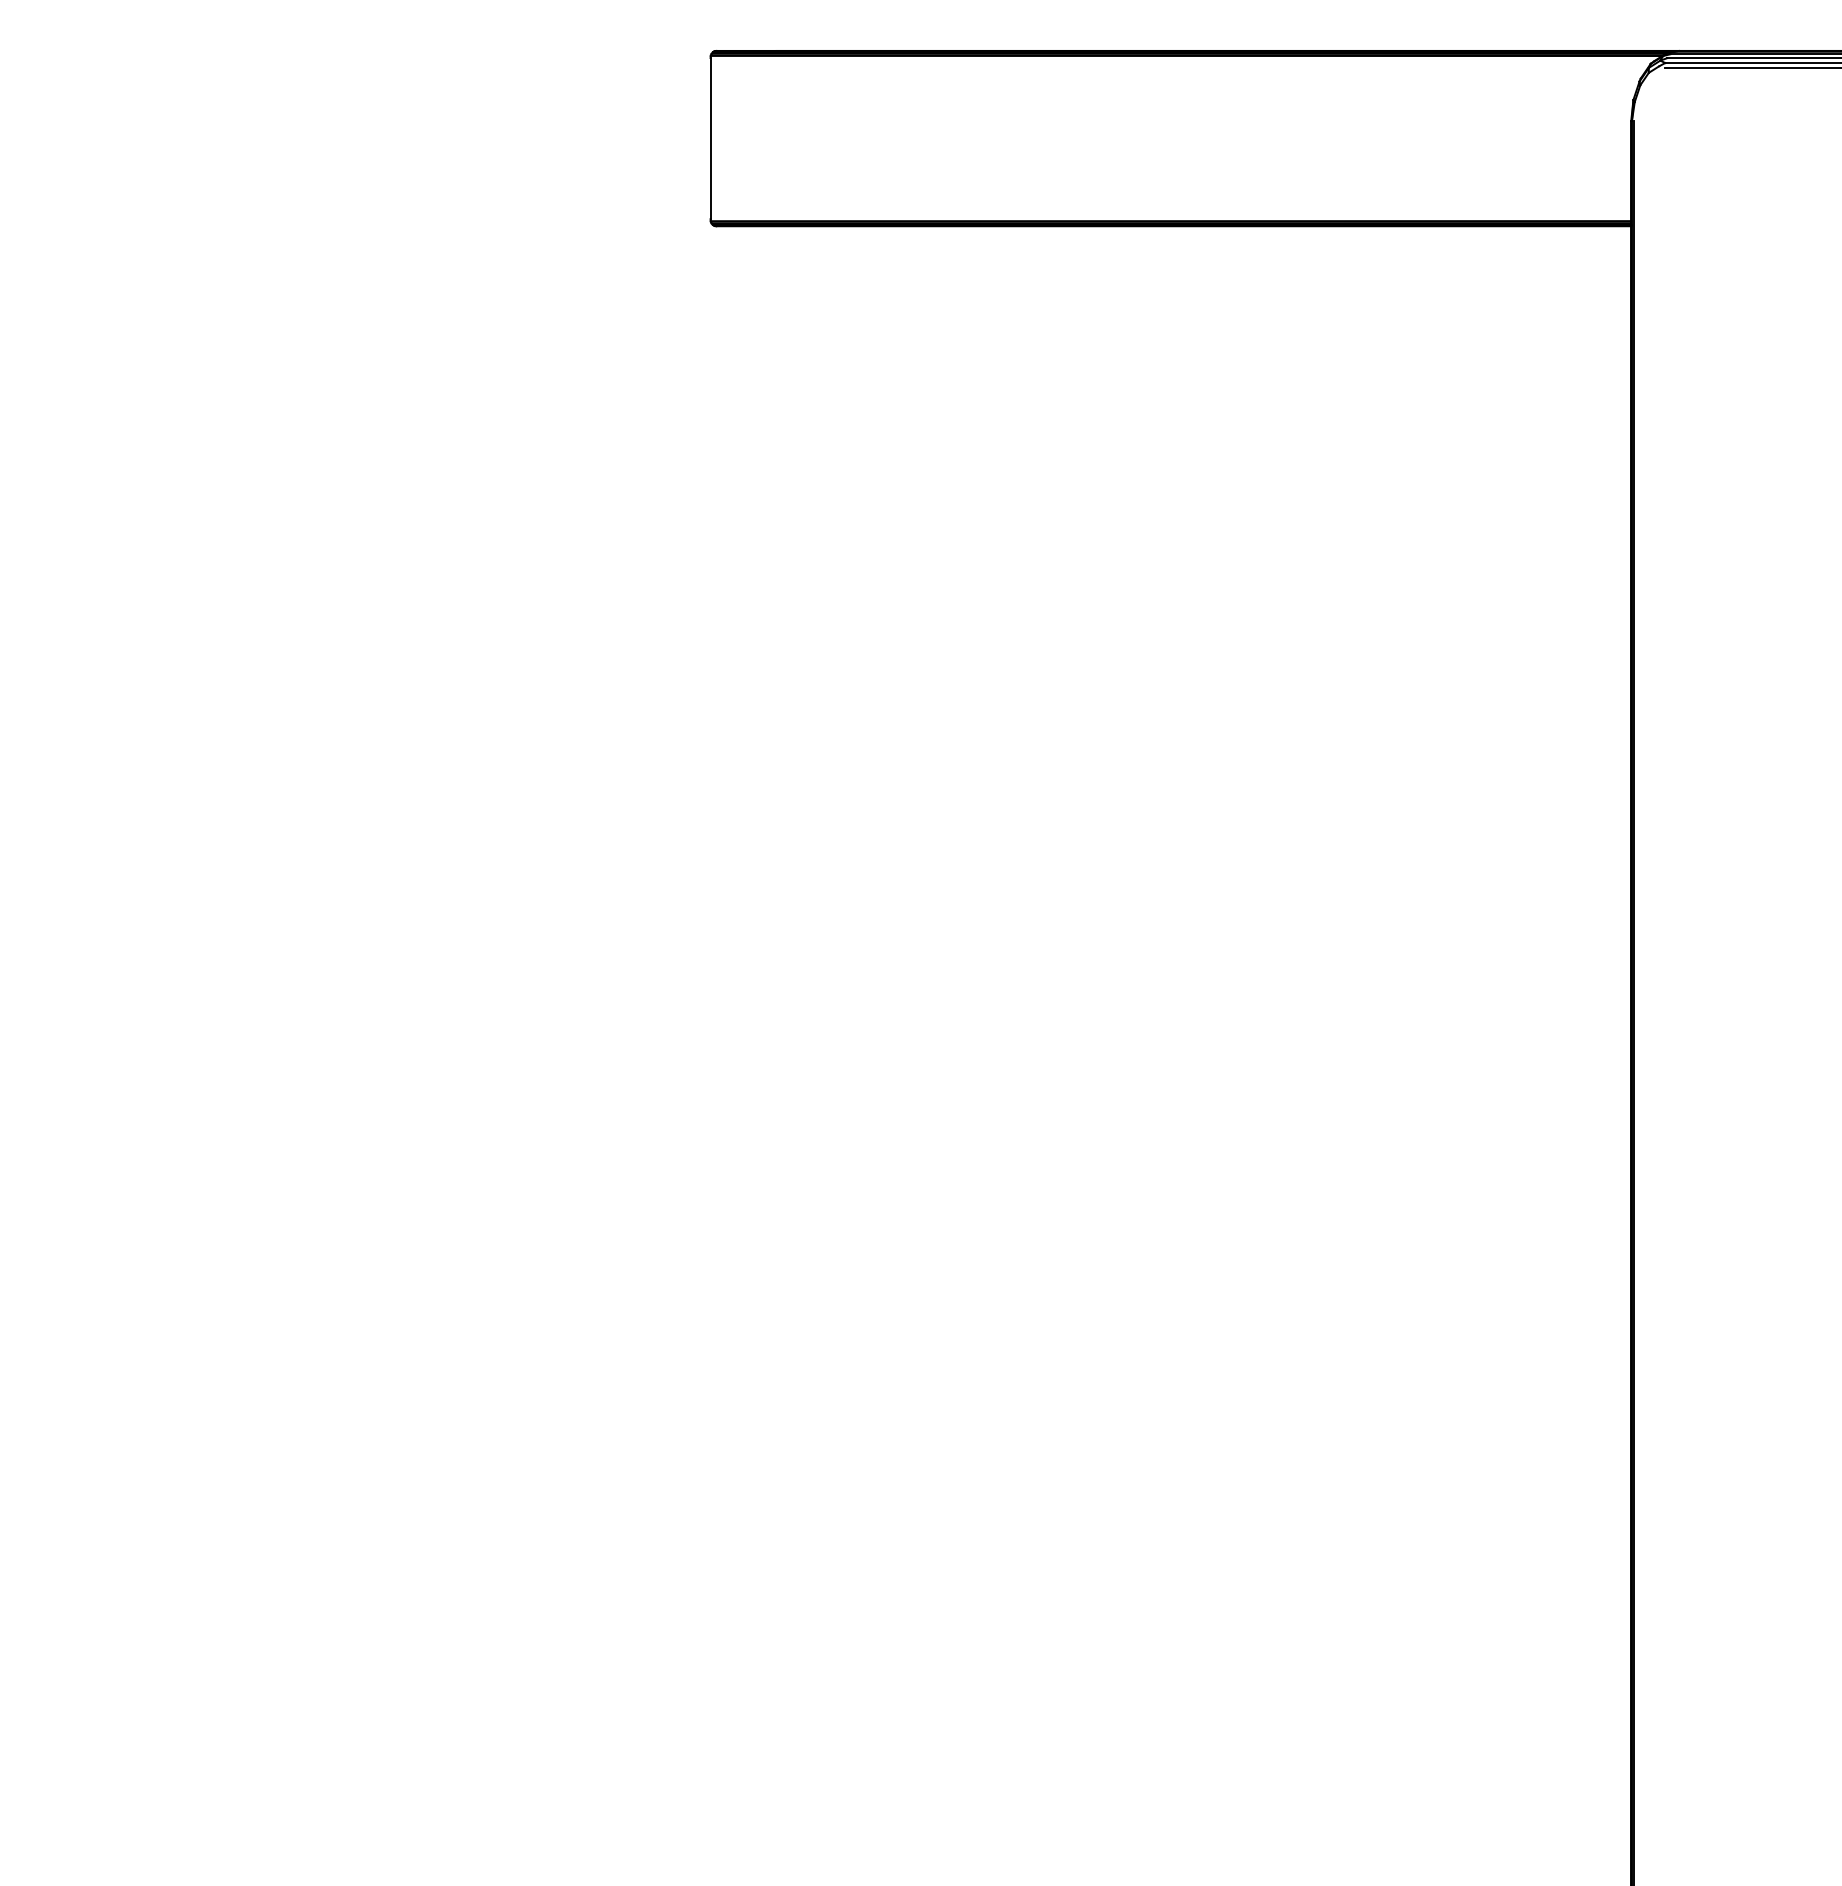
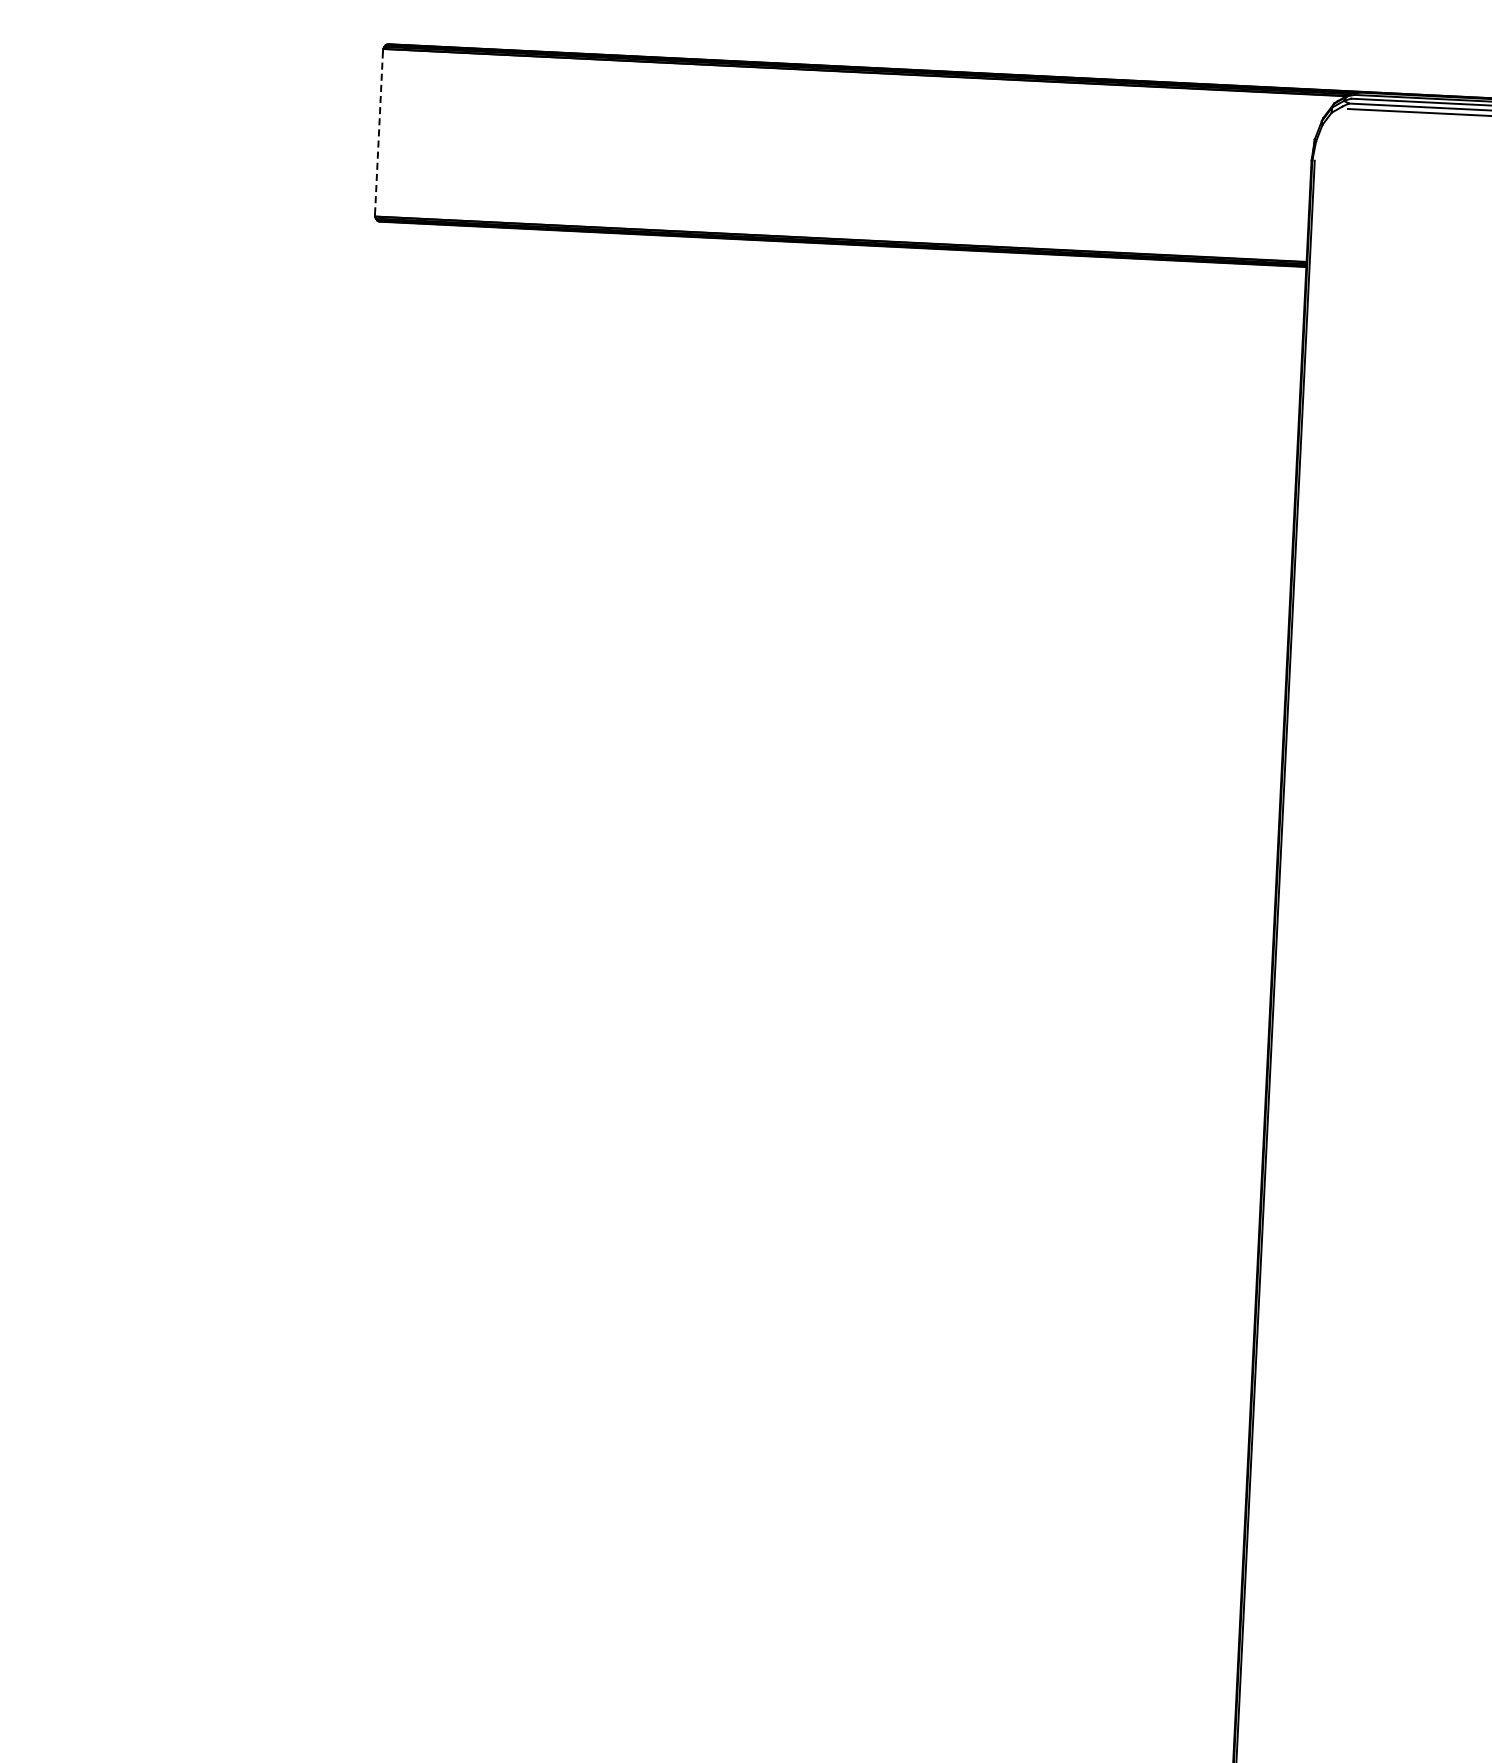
line: (710, 138) -> (378, 132), solid -> dashed

